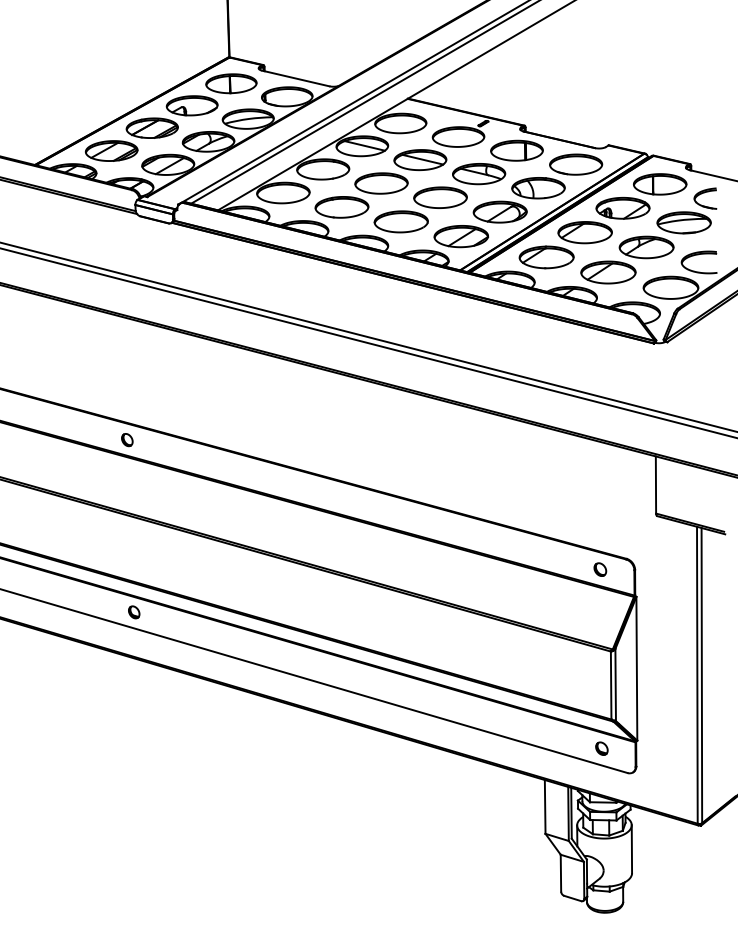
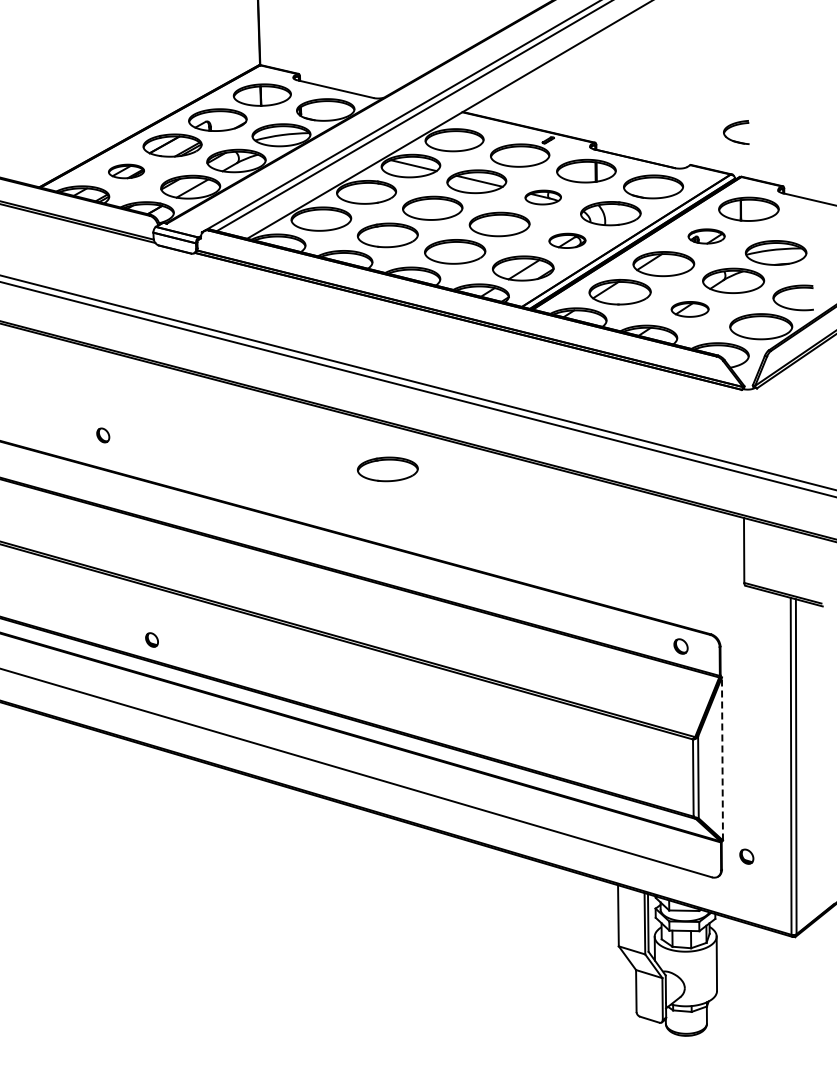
part: (111, 151) -> (126, 171), size x0.6
part: (478, 173) -> (542, 197), size x0.6
part: (704, 193) -> (735, 126), moved
part: (622, 208) -> (706, 236), size x0.6
part: (500, 211) -> (567, 240), size x0.6
part: (607, 272) -> (689, 309), size x0.6
part: (341, 413) -> (387, 469), added
part: (127, 440) -> (103, 435), moved
part: (133, 611) -> (151, 639), moved
line: (636, 668) -> (722, 758), solid -> dashed
part: (601, 748) -> (746, 856), moved

